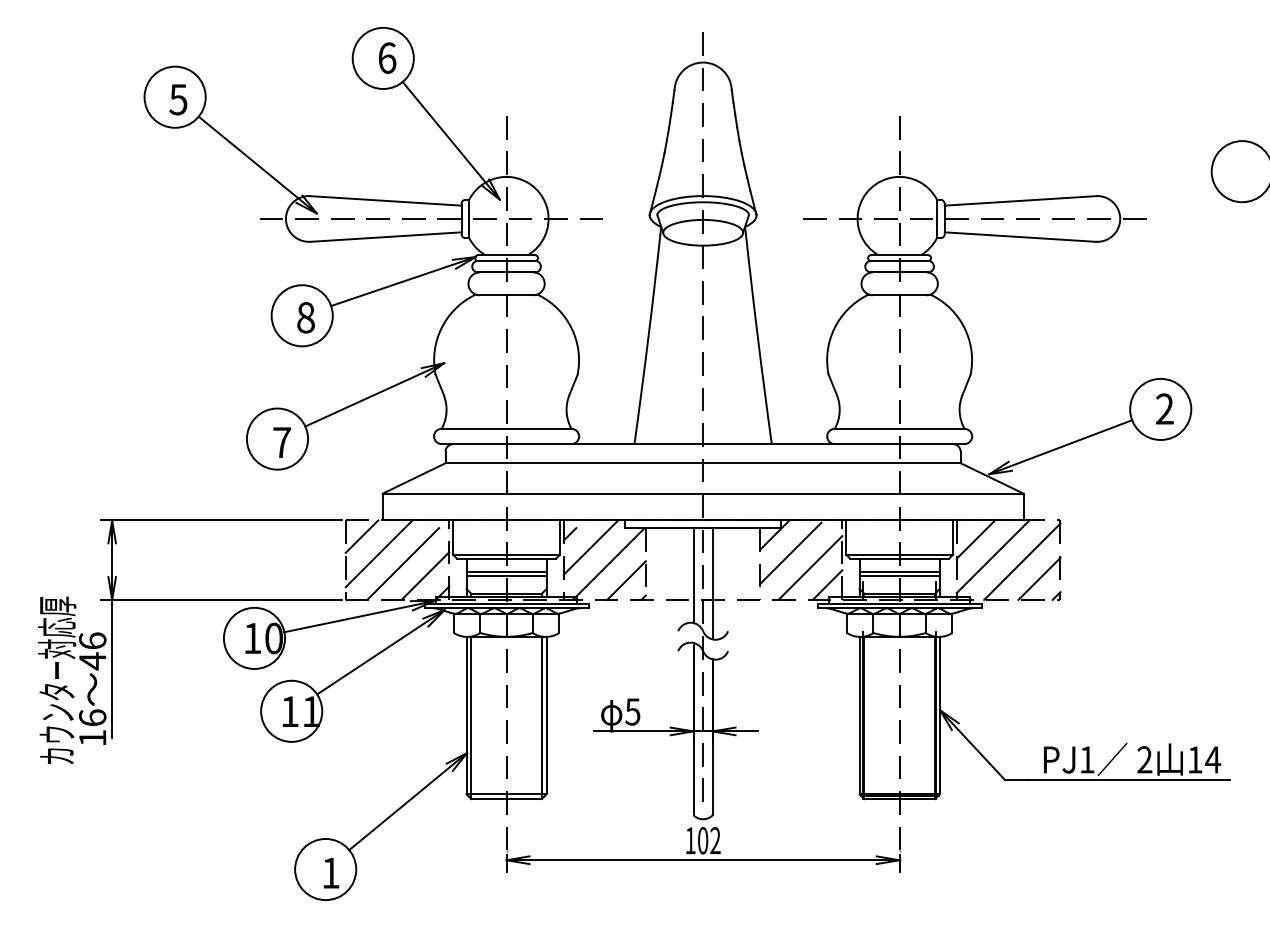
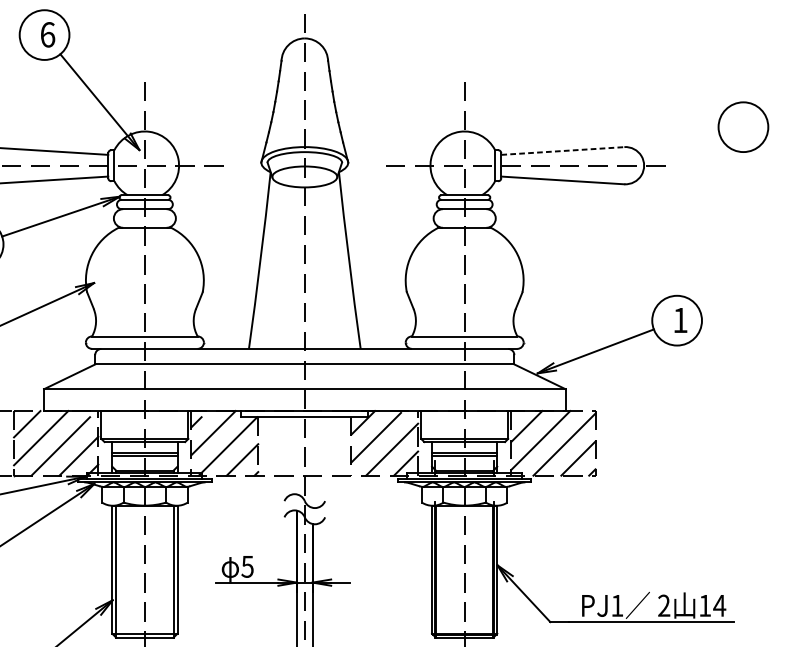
line: (1020, 200) -> (563, 150), solid -> dashed
text: (1164, 408) -> (680, 319), 2 -> 1
line: (693, 575) -> (296, 455), removed
line: (712, 583) -> (312, 462), removed

